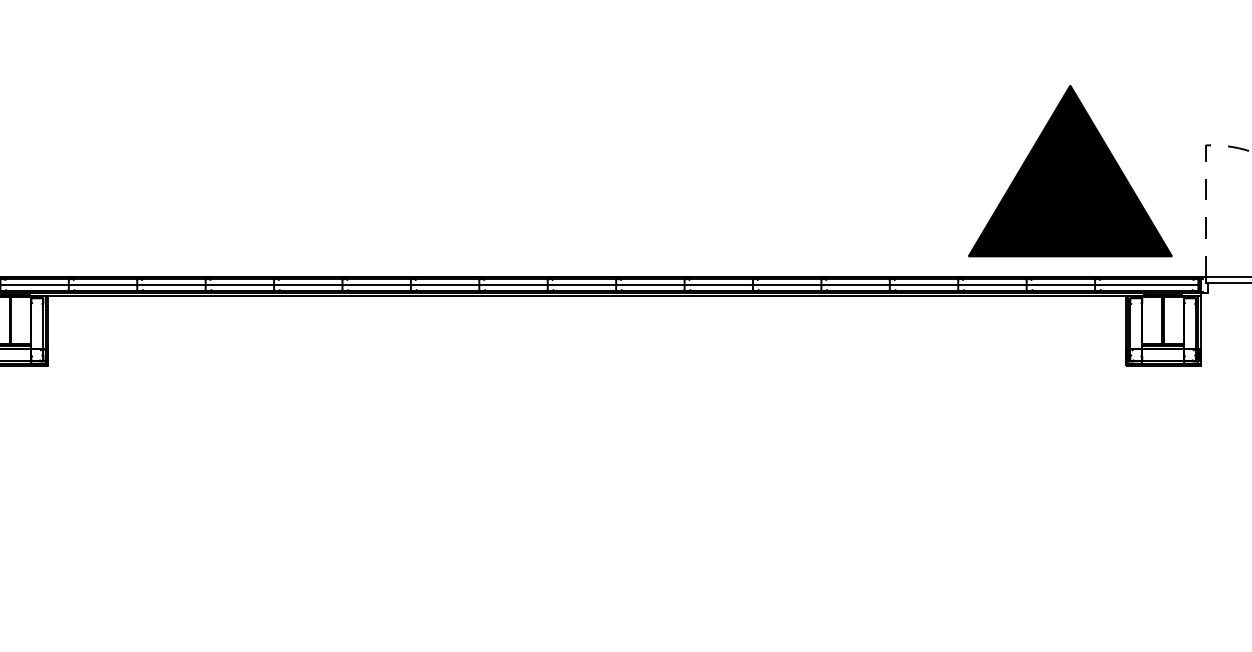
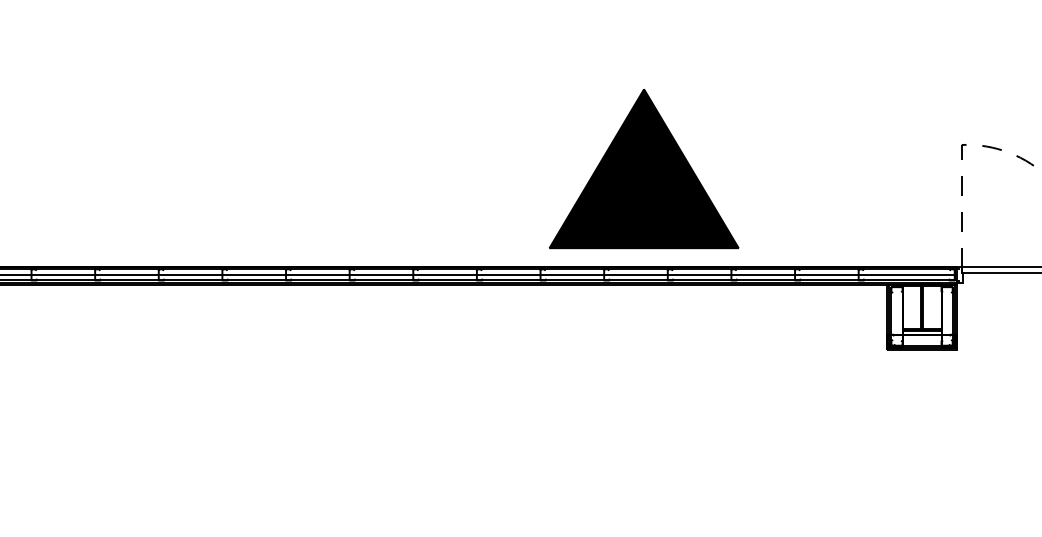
part: (1070, 171) -> (644, 169), moved

